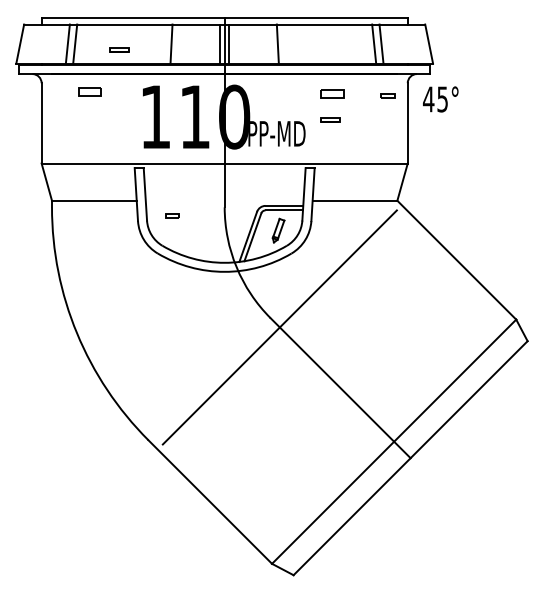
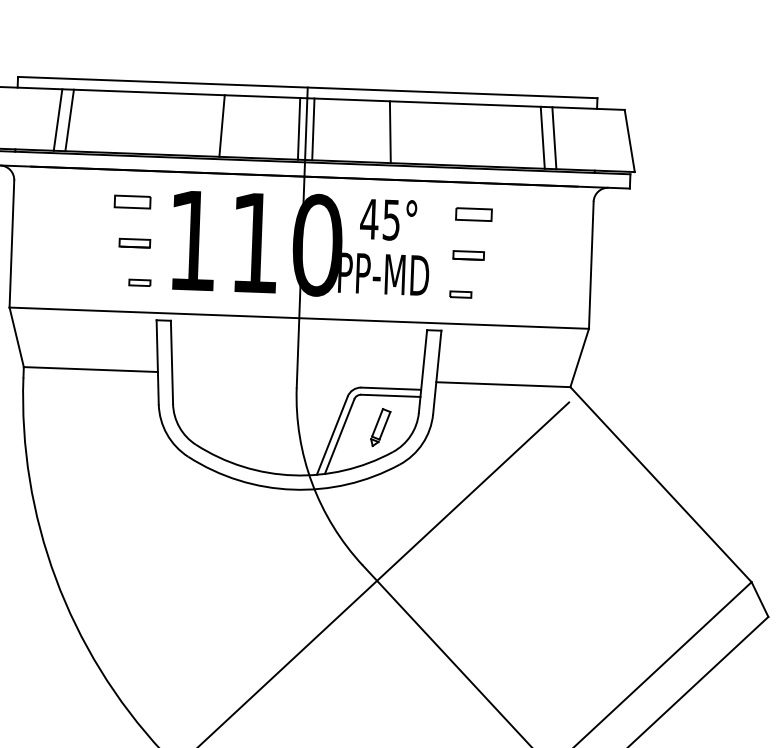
part: (119, 49) -> (135, 242), moved
part: (89, 91) -> (132, 201), moved
part: (387, 95) -> (459, 293), moved
text: (440, 99) -> (388, 220), moved
part: (172, 215) -> (140, 282), moved

